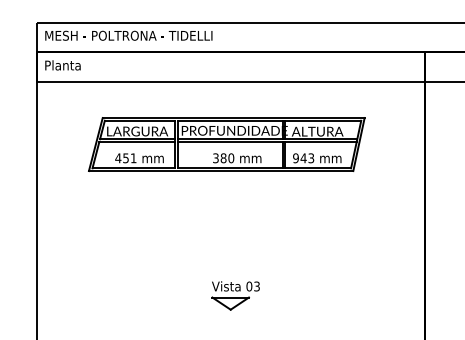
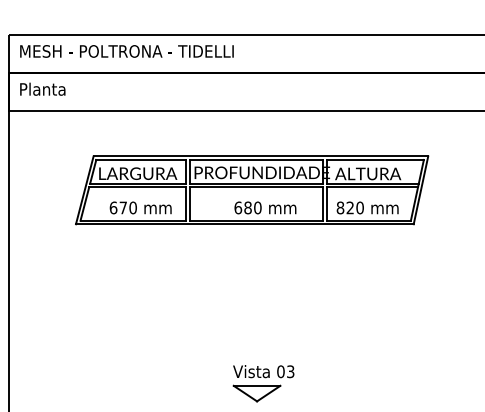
text: (125, 158) -> (122, 208), 451 -> 670
text: (215, 158) -> (237, 208), 380 -> 680
text: (303, 158) -> (350, 208), 943 -> 820

